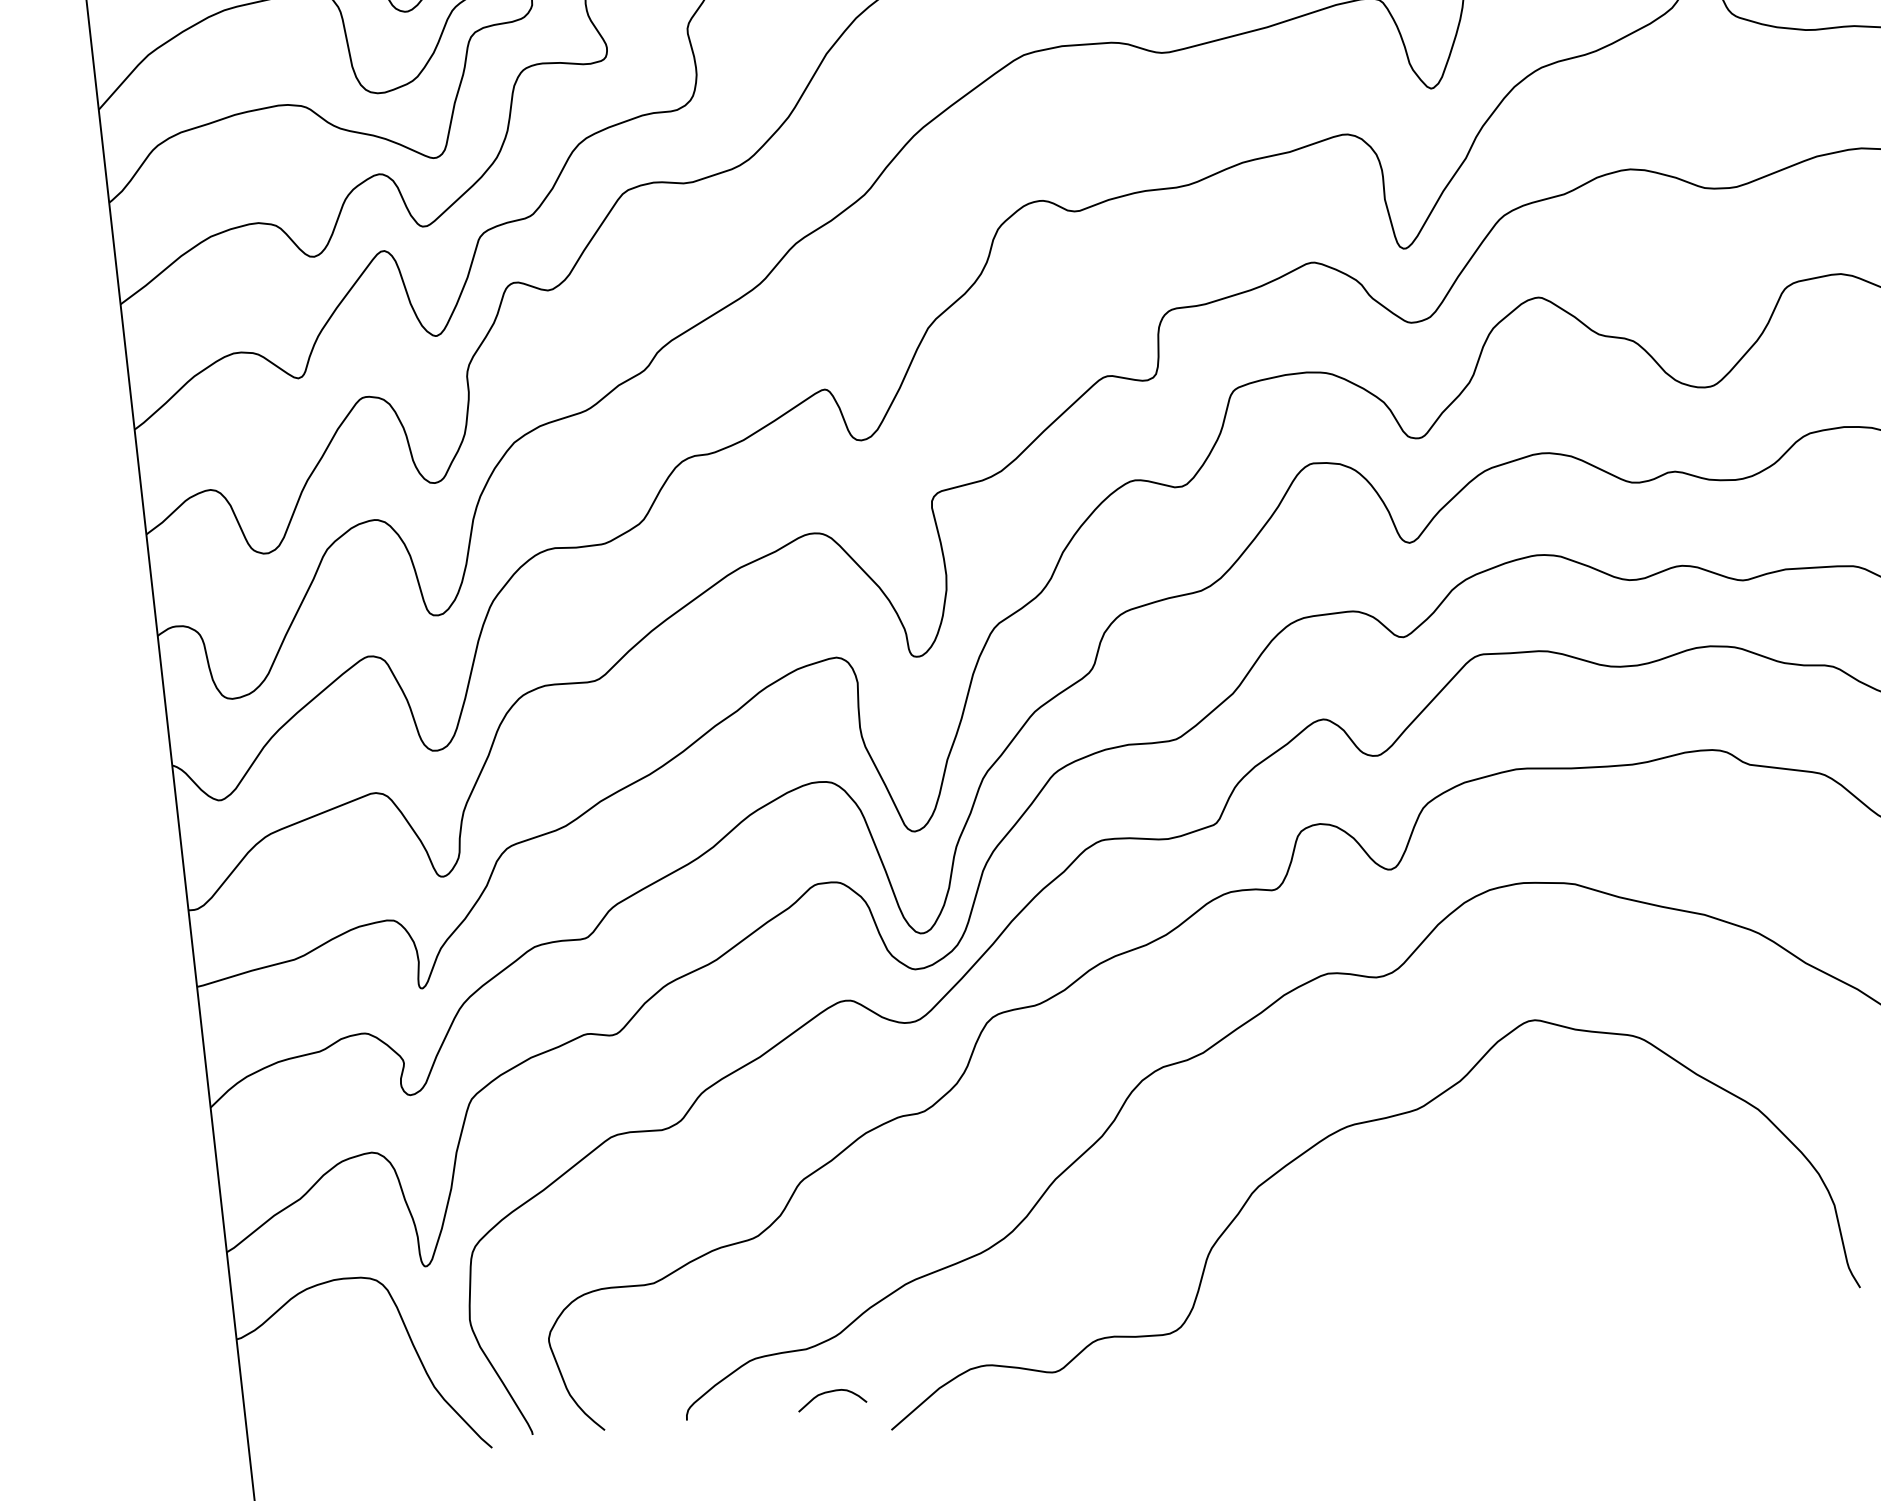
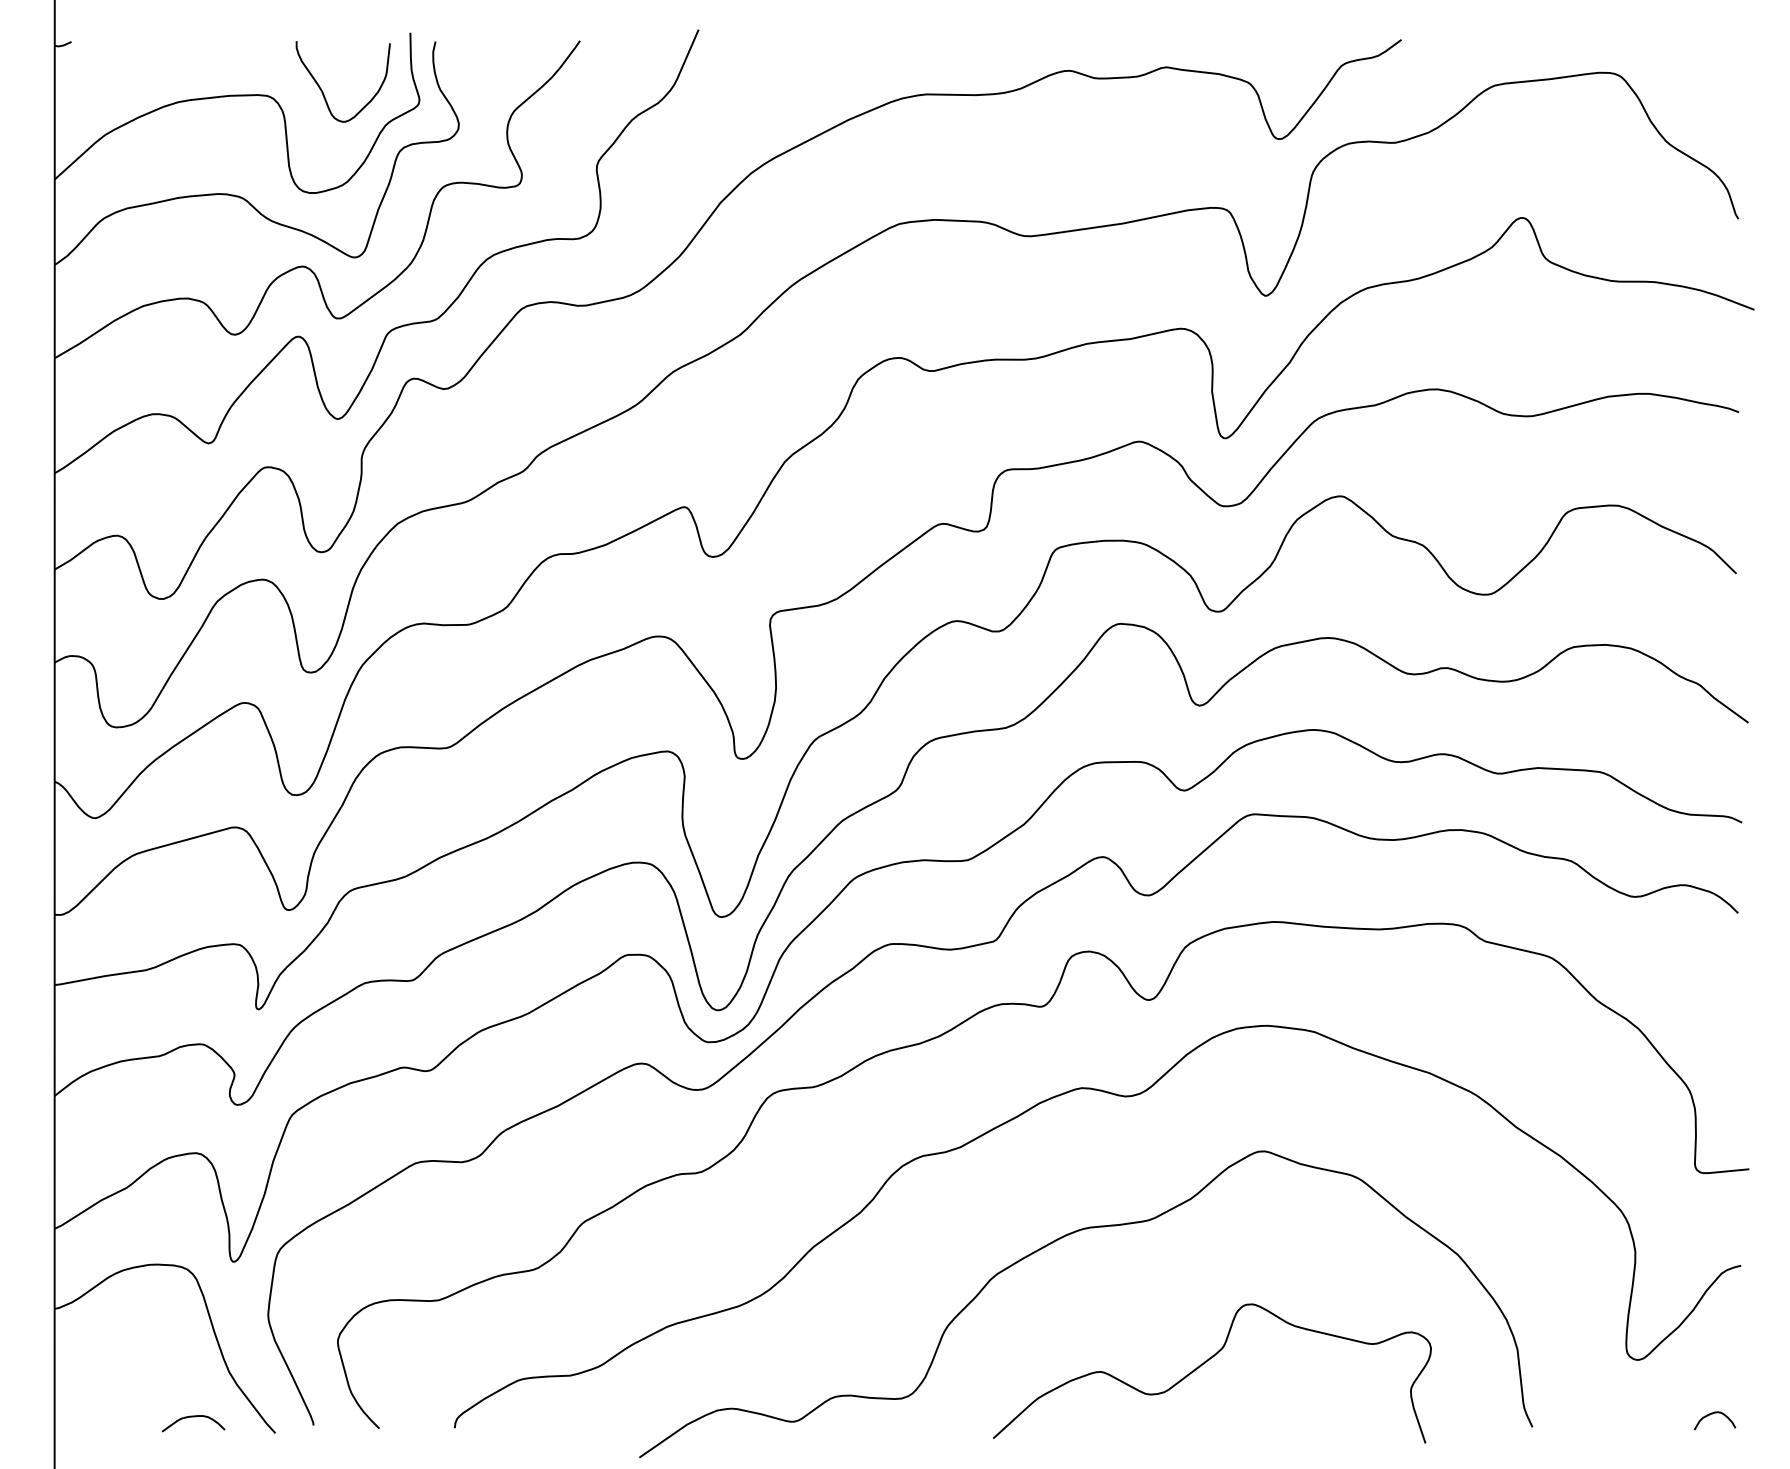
curve: (1496, 1258) -> (1205, 1363), added
curve: (831, 1392) -> (193, 1417), moved

